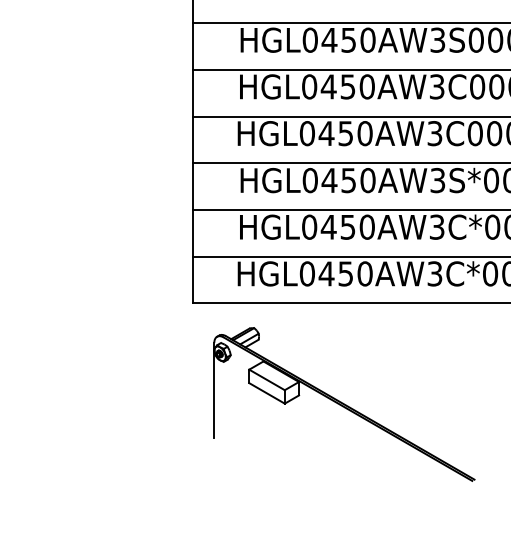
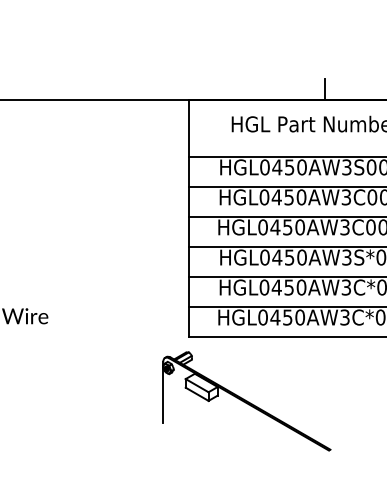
part: (343, 404) -> (246, 401), moved

